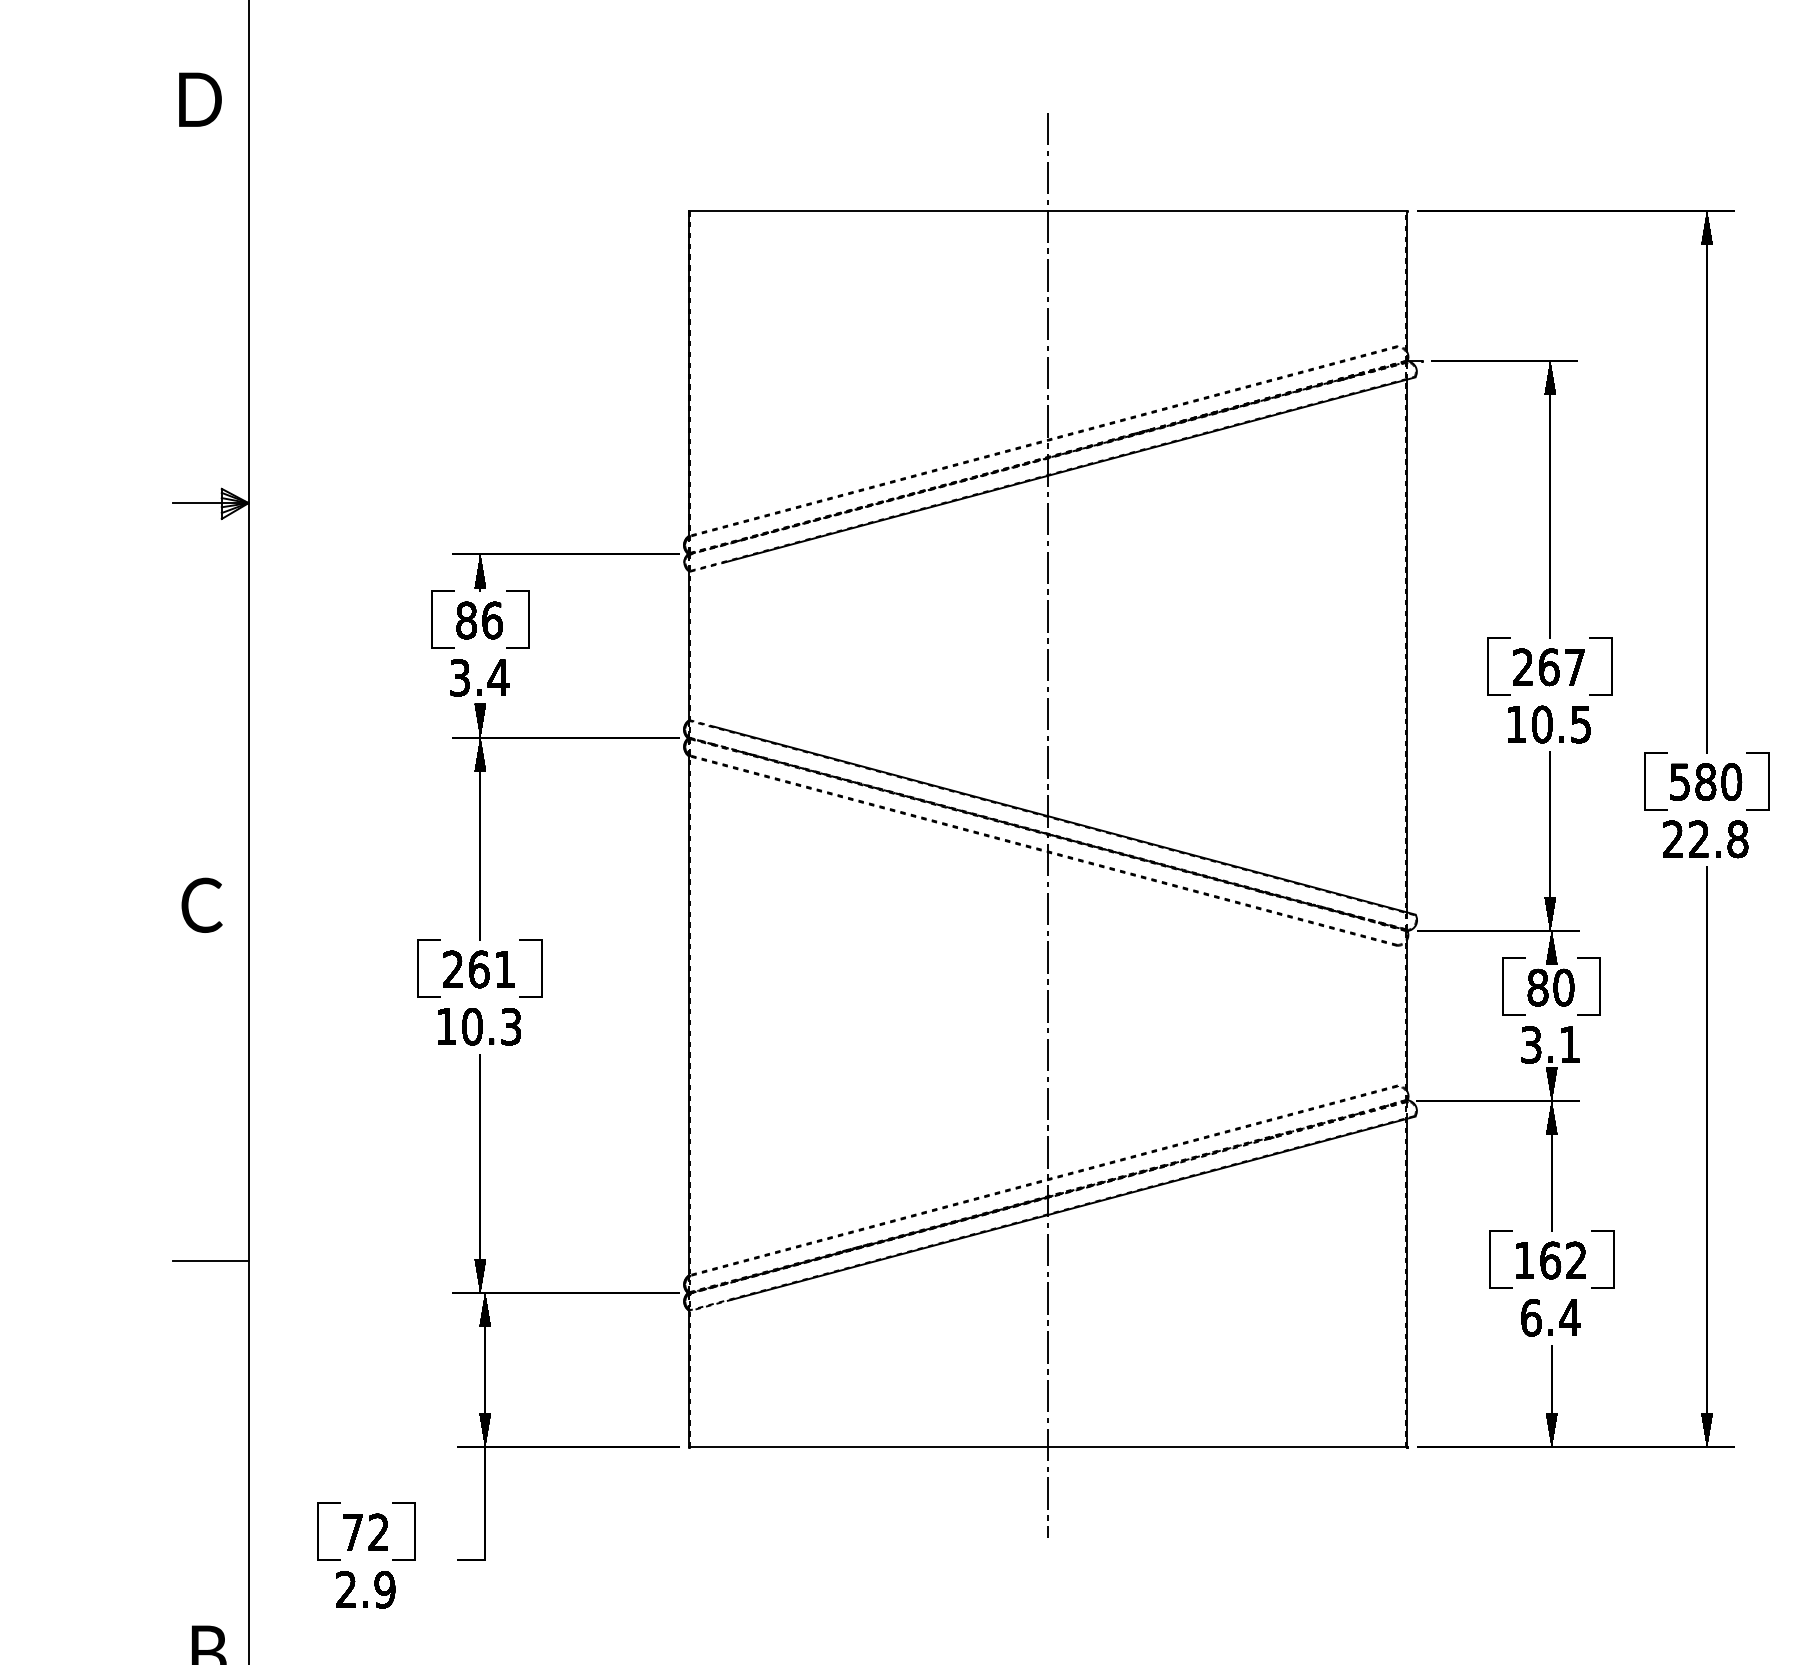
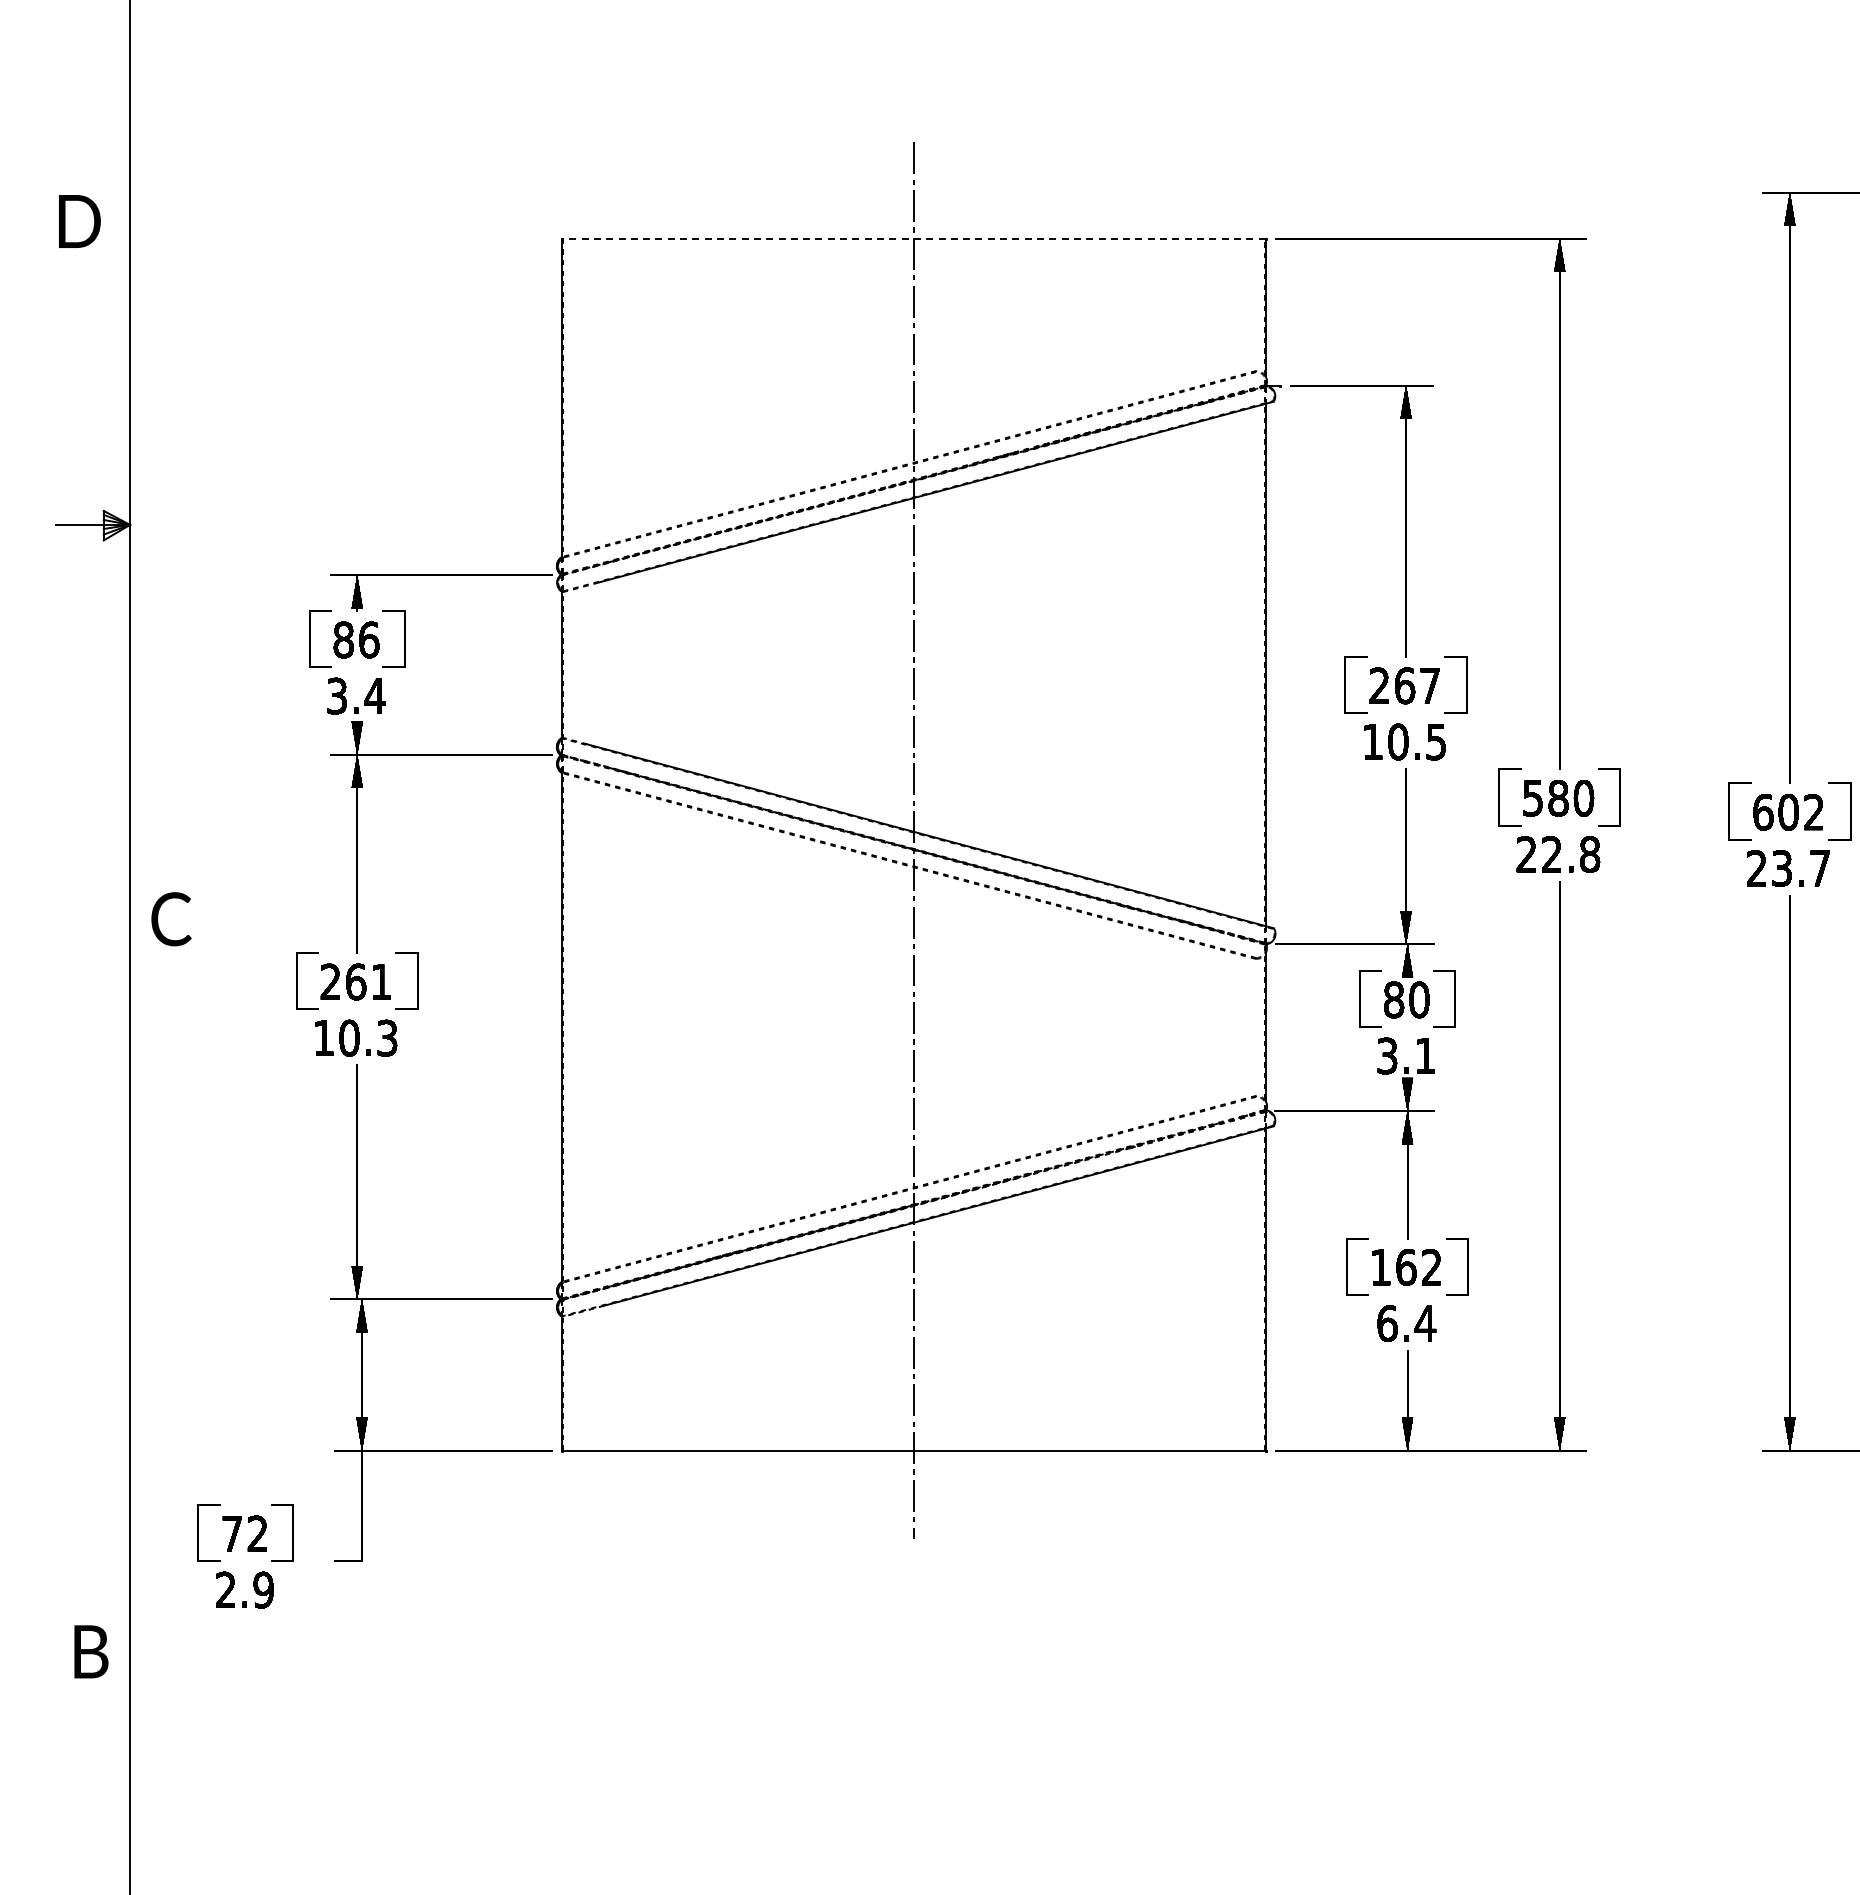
text: (200, 99) -> (79, 221), moved
line: (1047, 210) -> (913, 238), solid -> dashed
text: (202, 905) -> (171, 919), moved
line: (210, 1260) -> (92, 1267), removed

